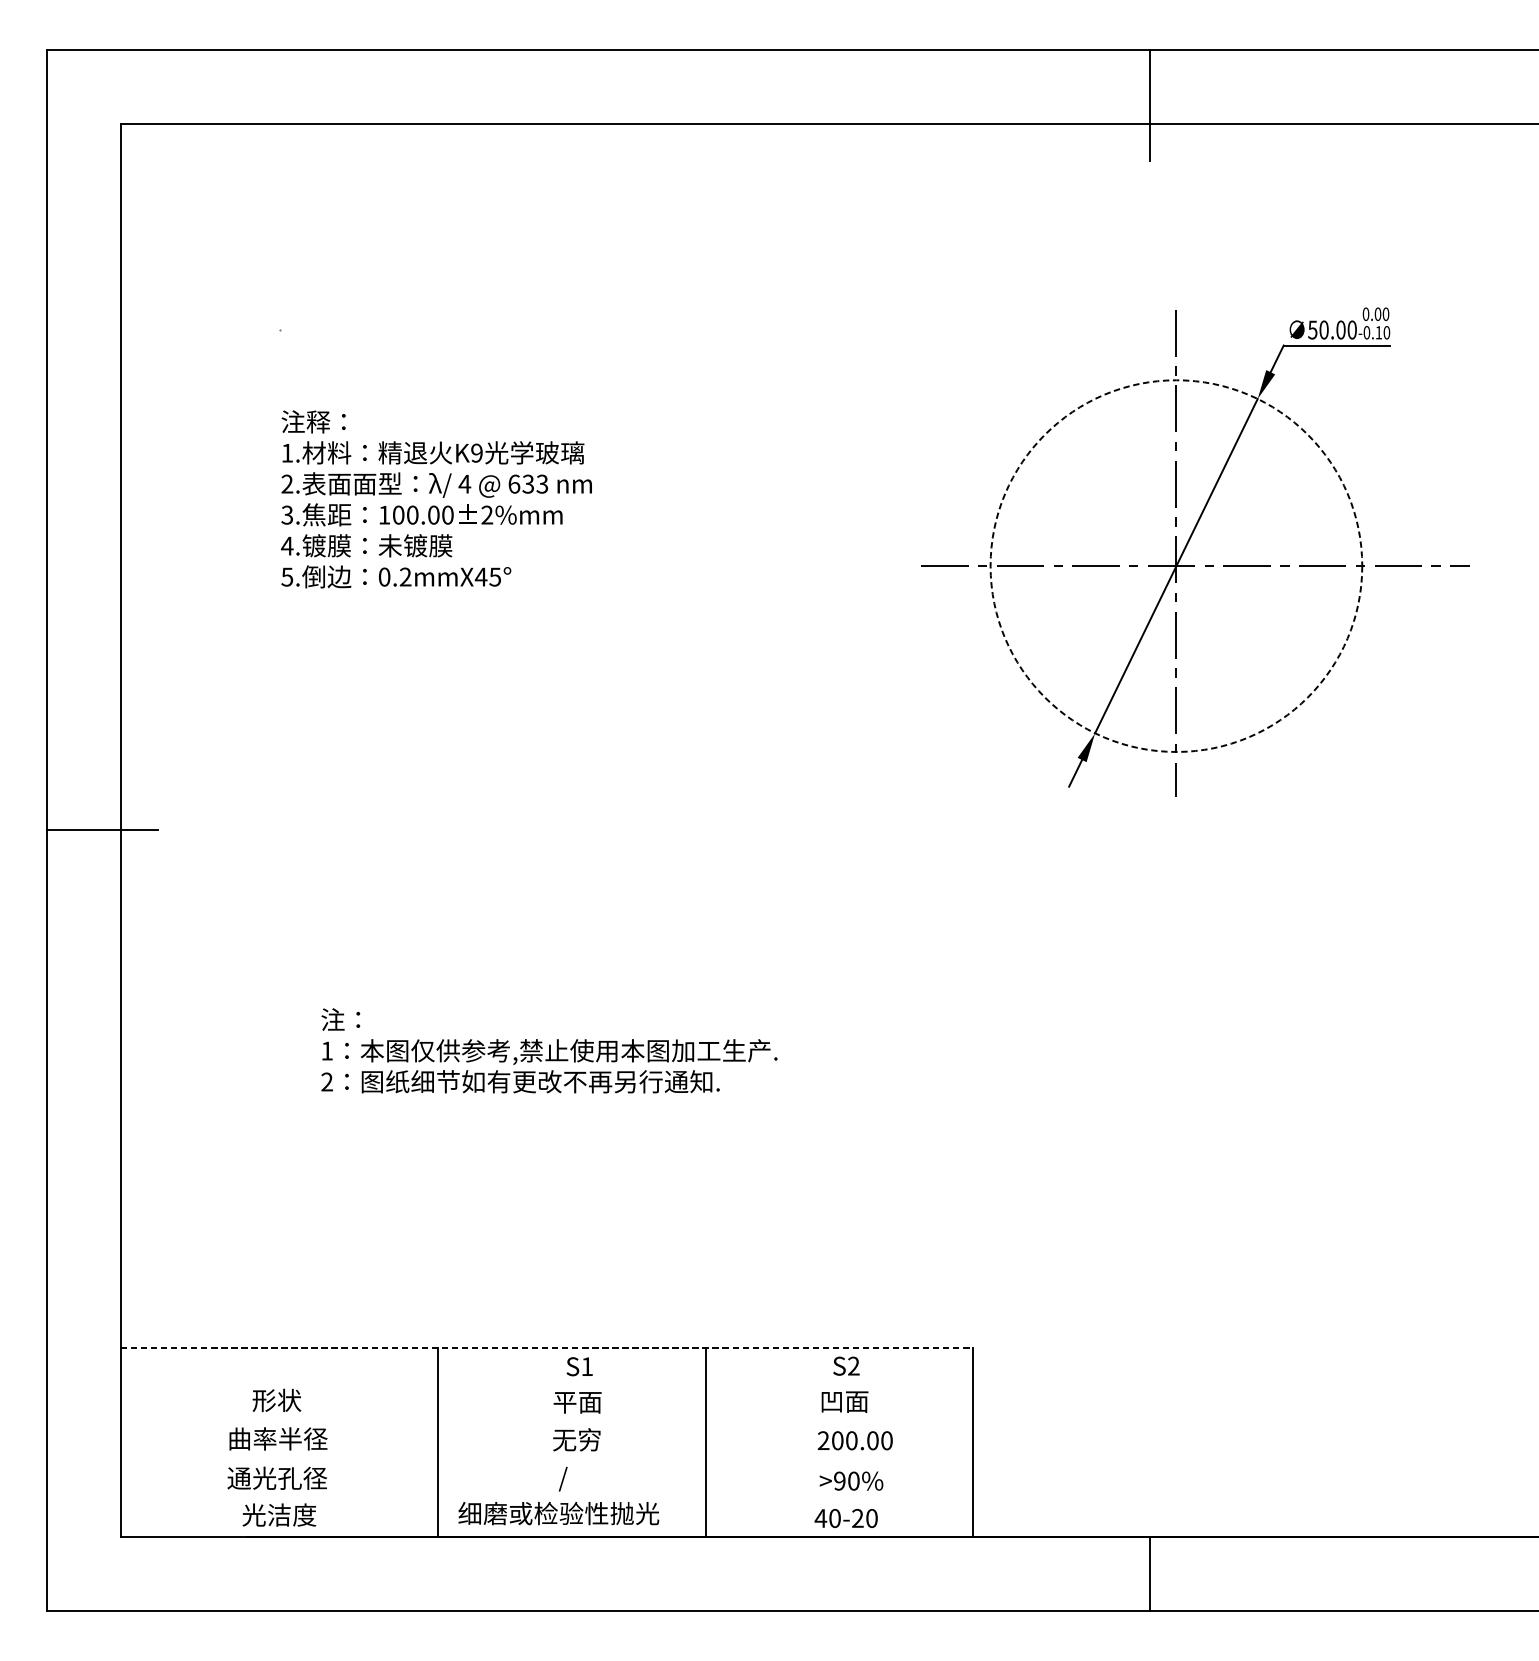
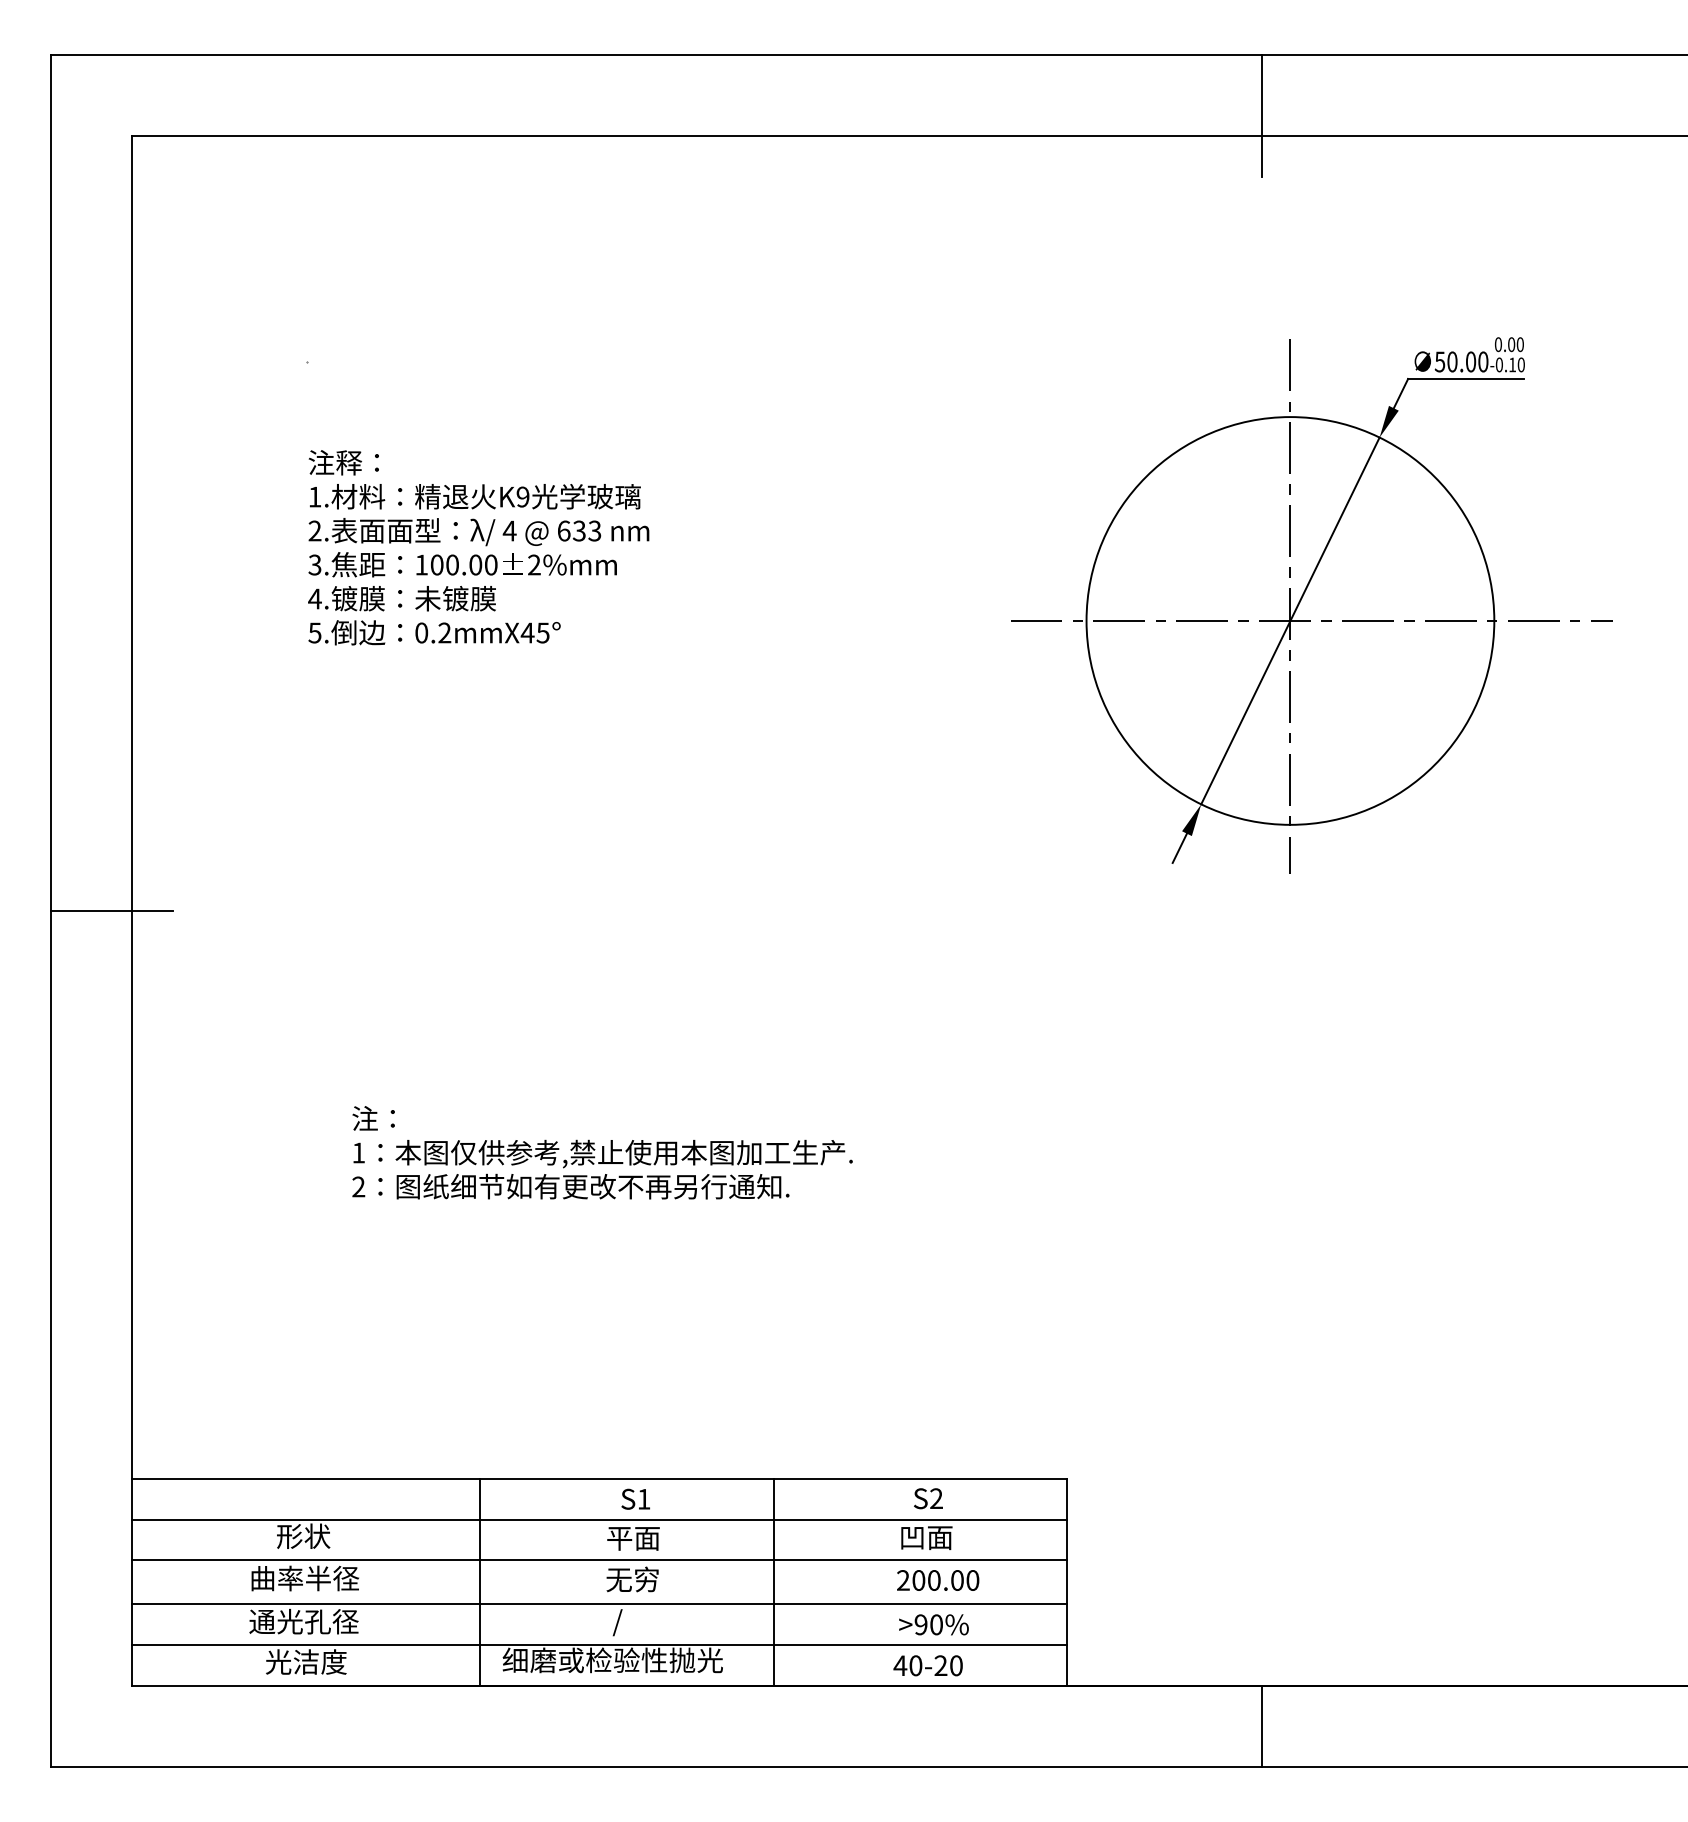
circle: (1176, 565) -> (1290, 620), dashed -> solid
line: (546, 1348) -> (599, 1479), dashed -> solid
line: (546, 1386) -> (599, 1520), added
line: (546, 1422) -> (599, 1560), added
line: (546, 1462) -> (599, 1604), added
line: (546, 1499) -> (599, 1645), added

